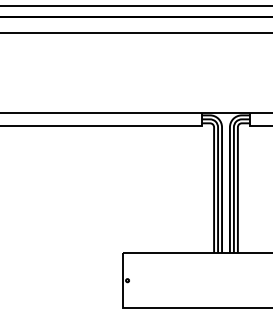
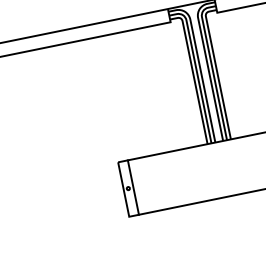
line: (132, 280) -> (133, 187), added

